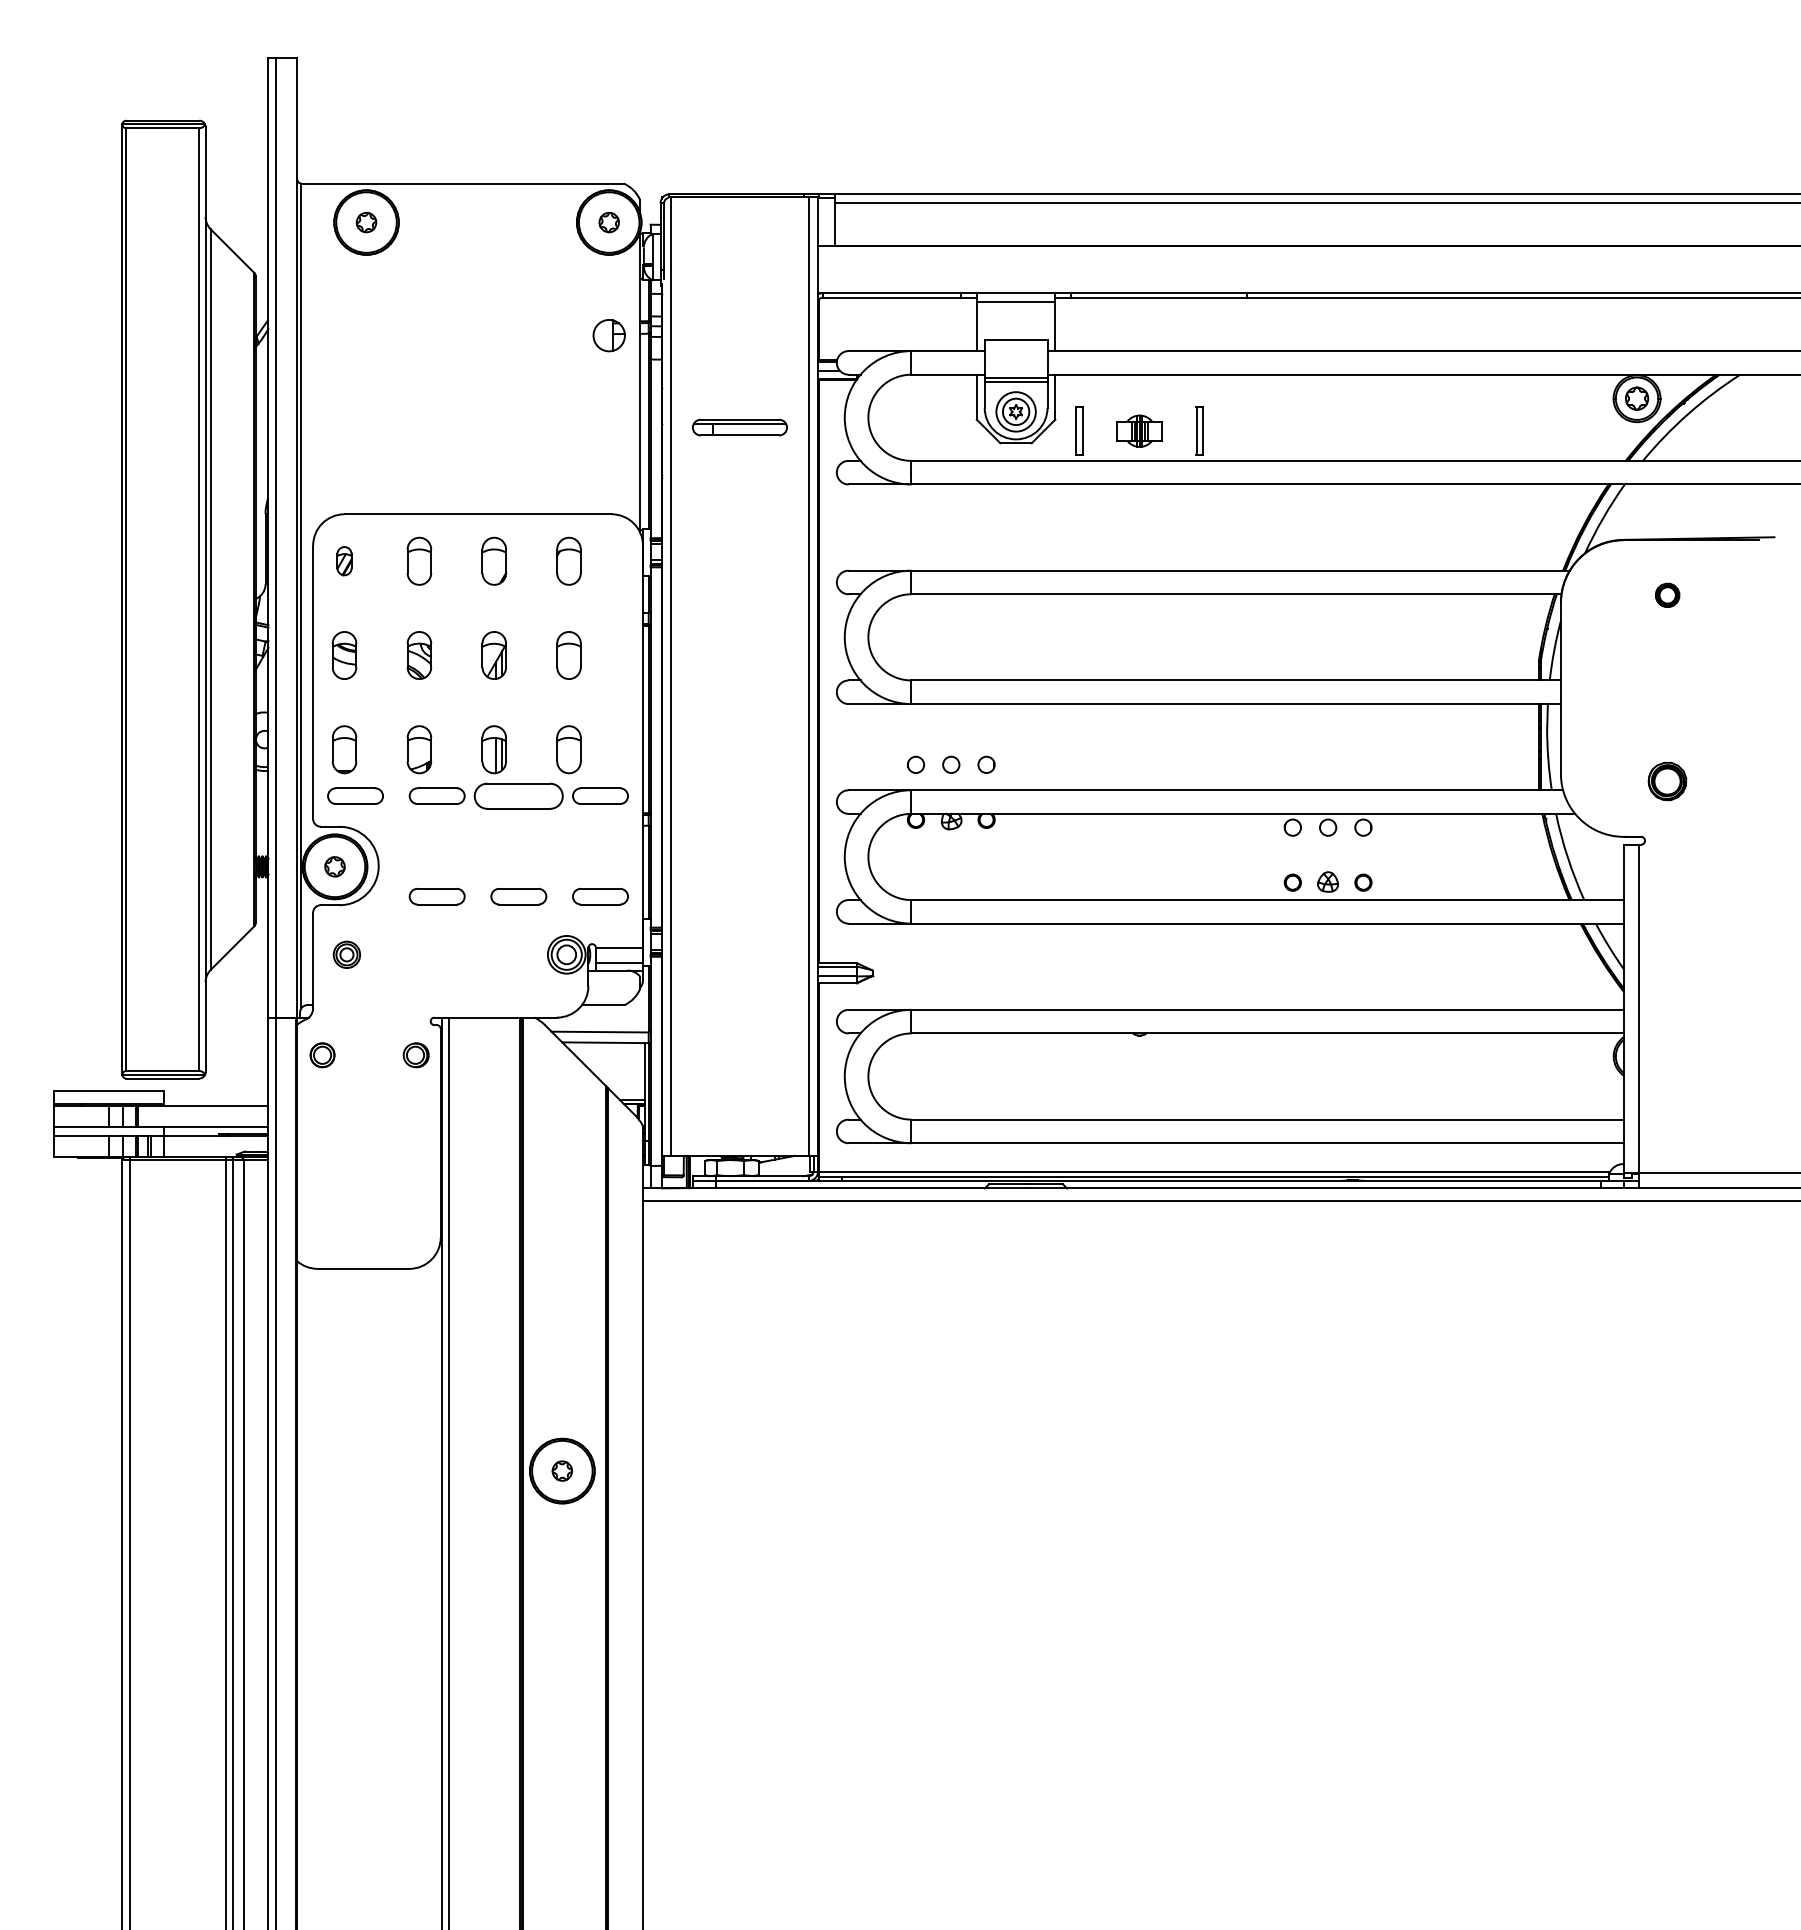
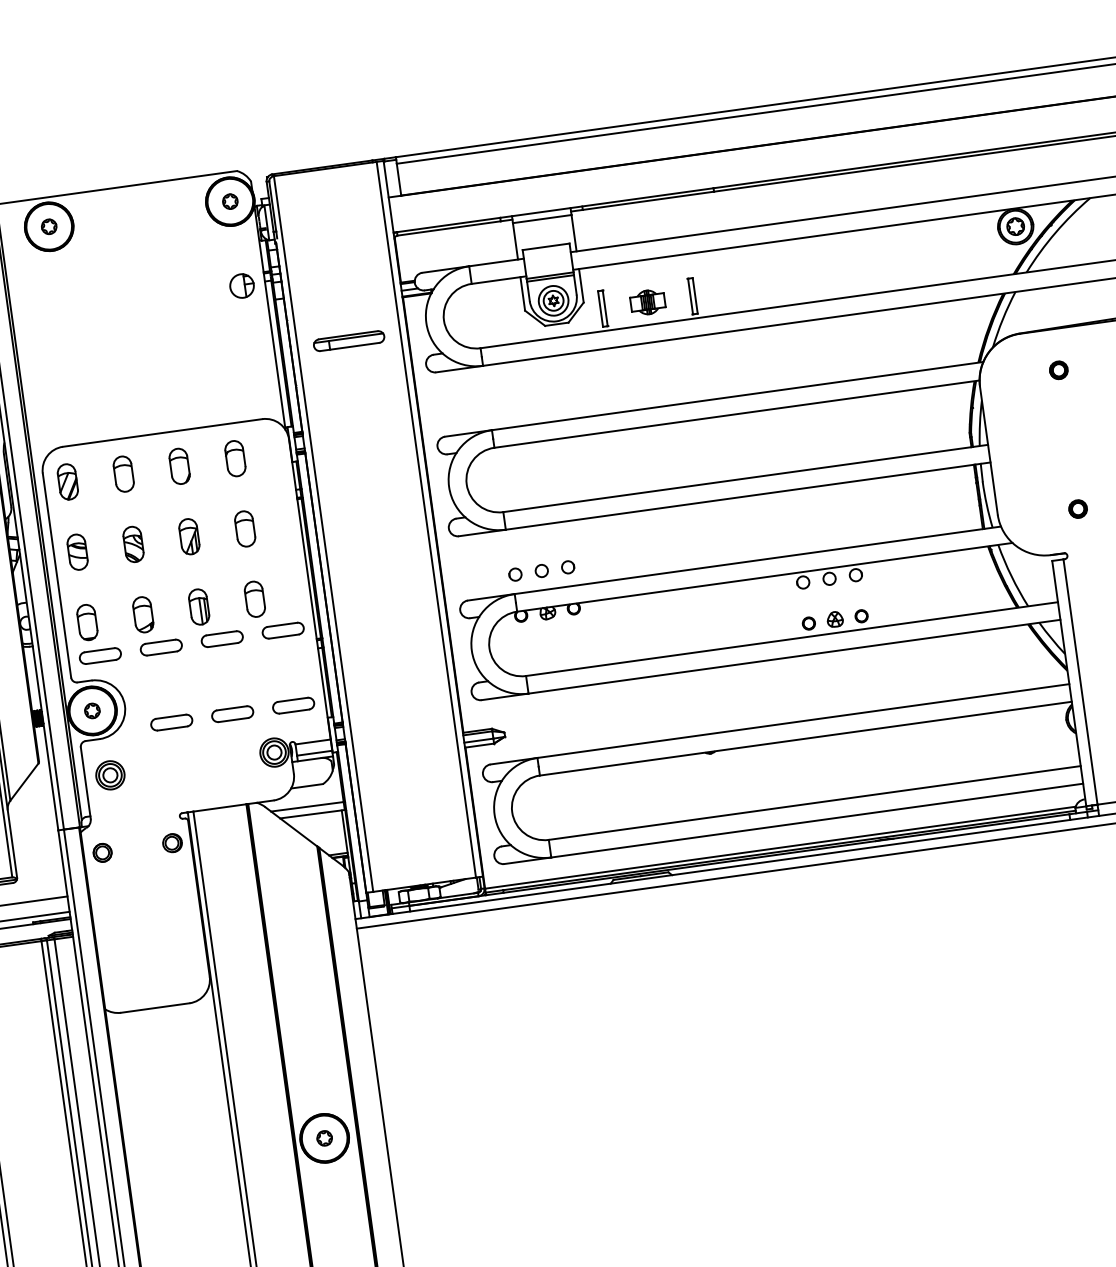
part: (344, 560) -> (67, 481), size x1.67
part: (1667, 780) -> (1077, 508), size x0.62
part: (518, 795) -> (221, 638), size x0.62
part: (346, 954) -> (110, 775), size x1.43

